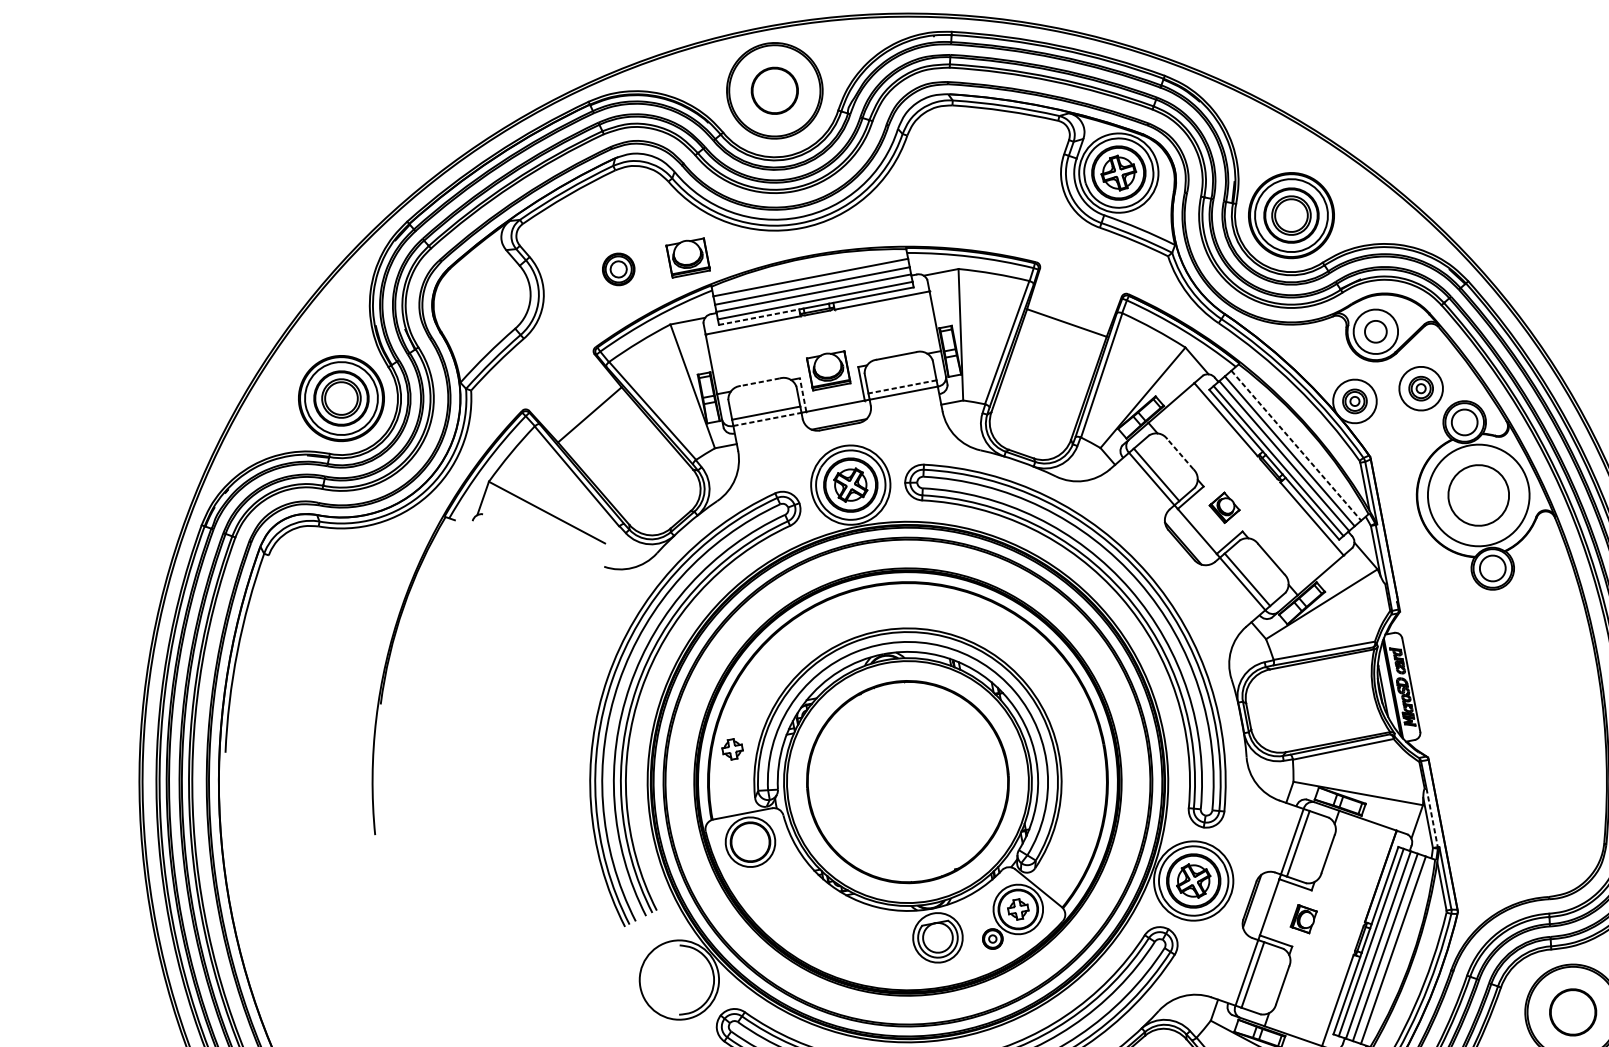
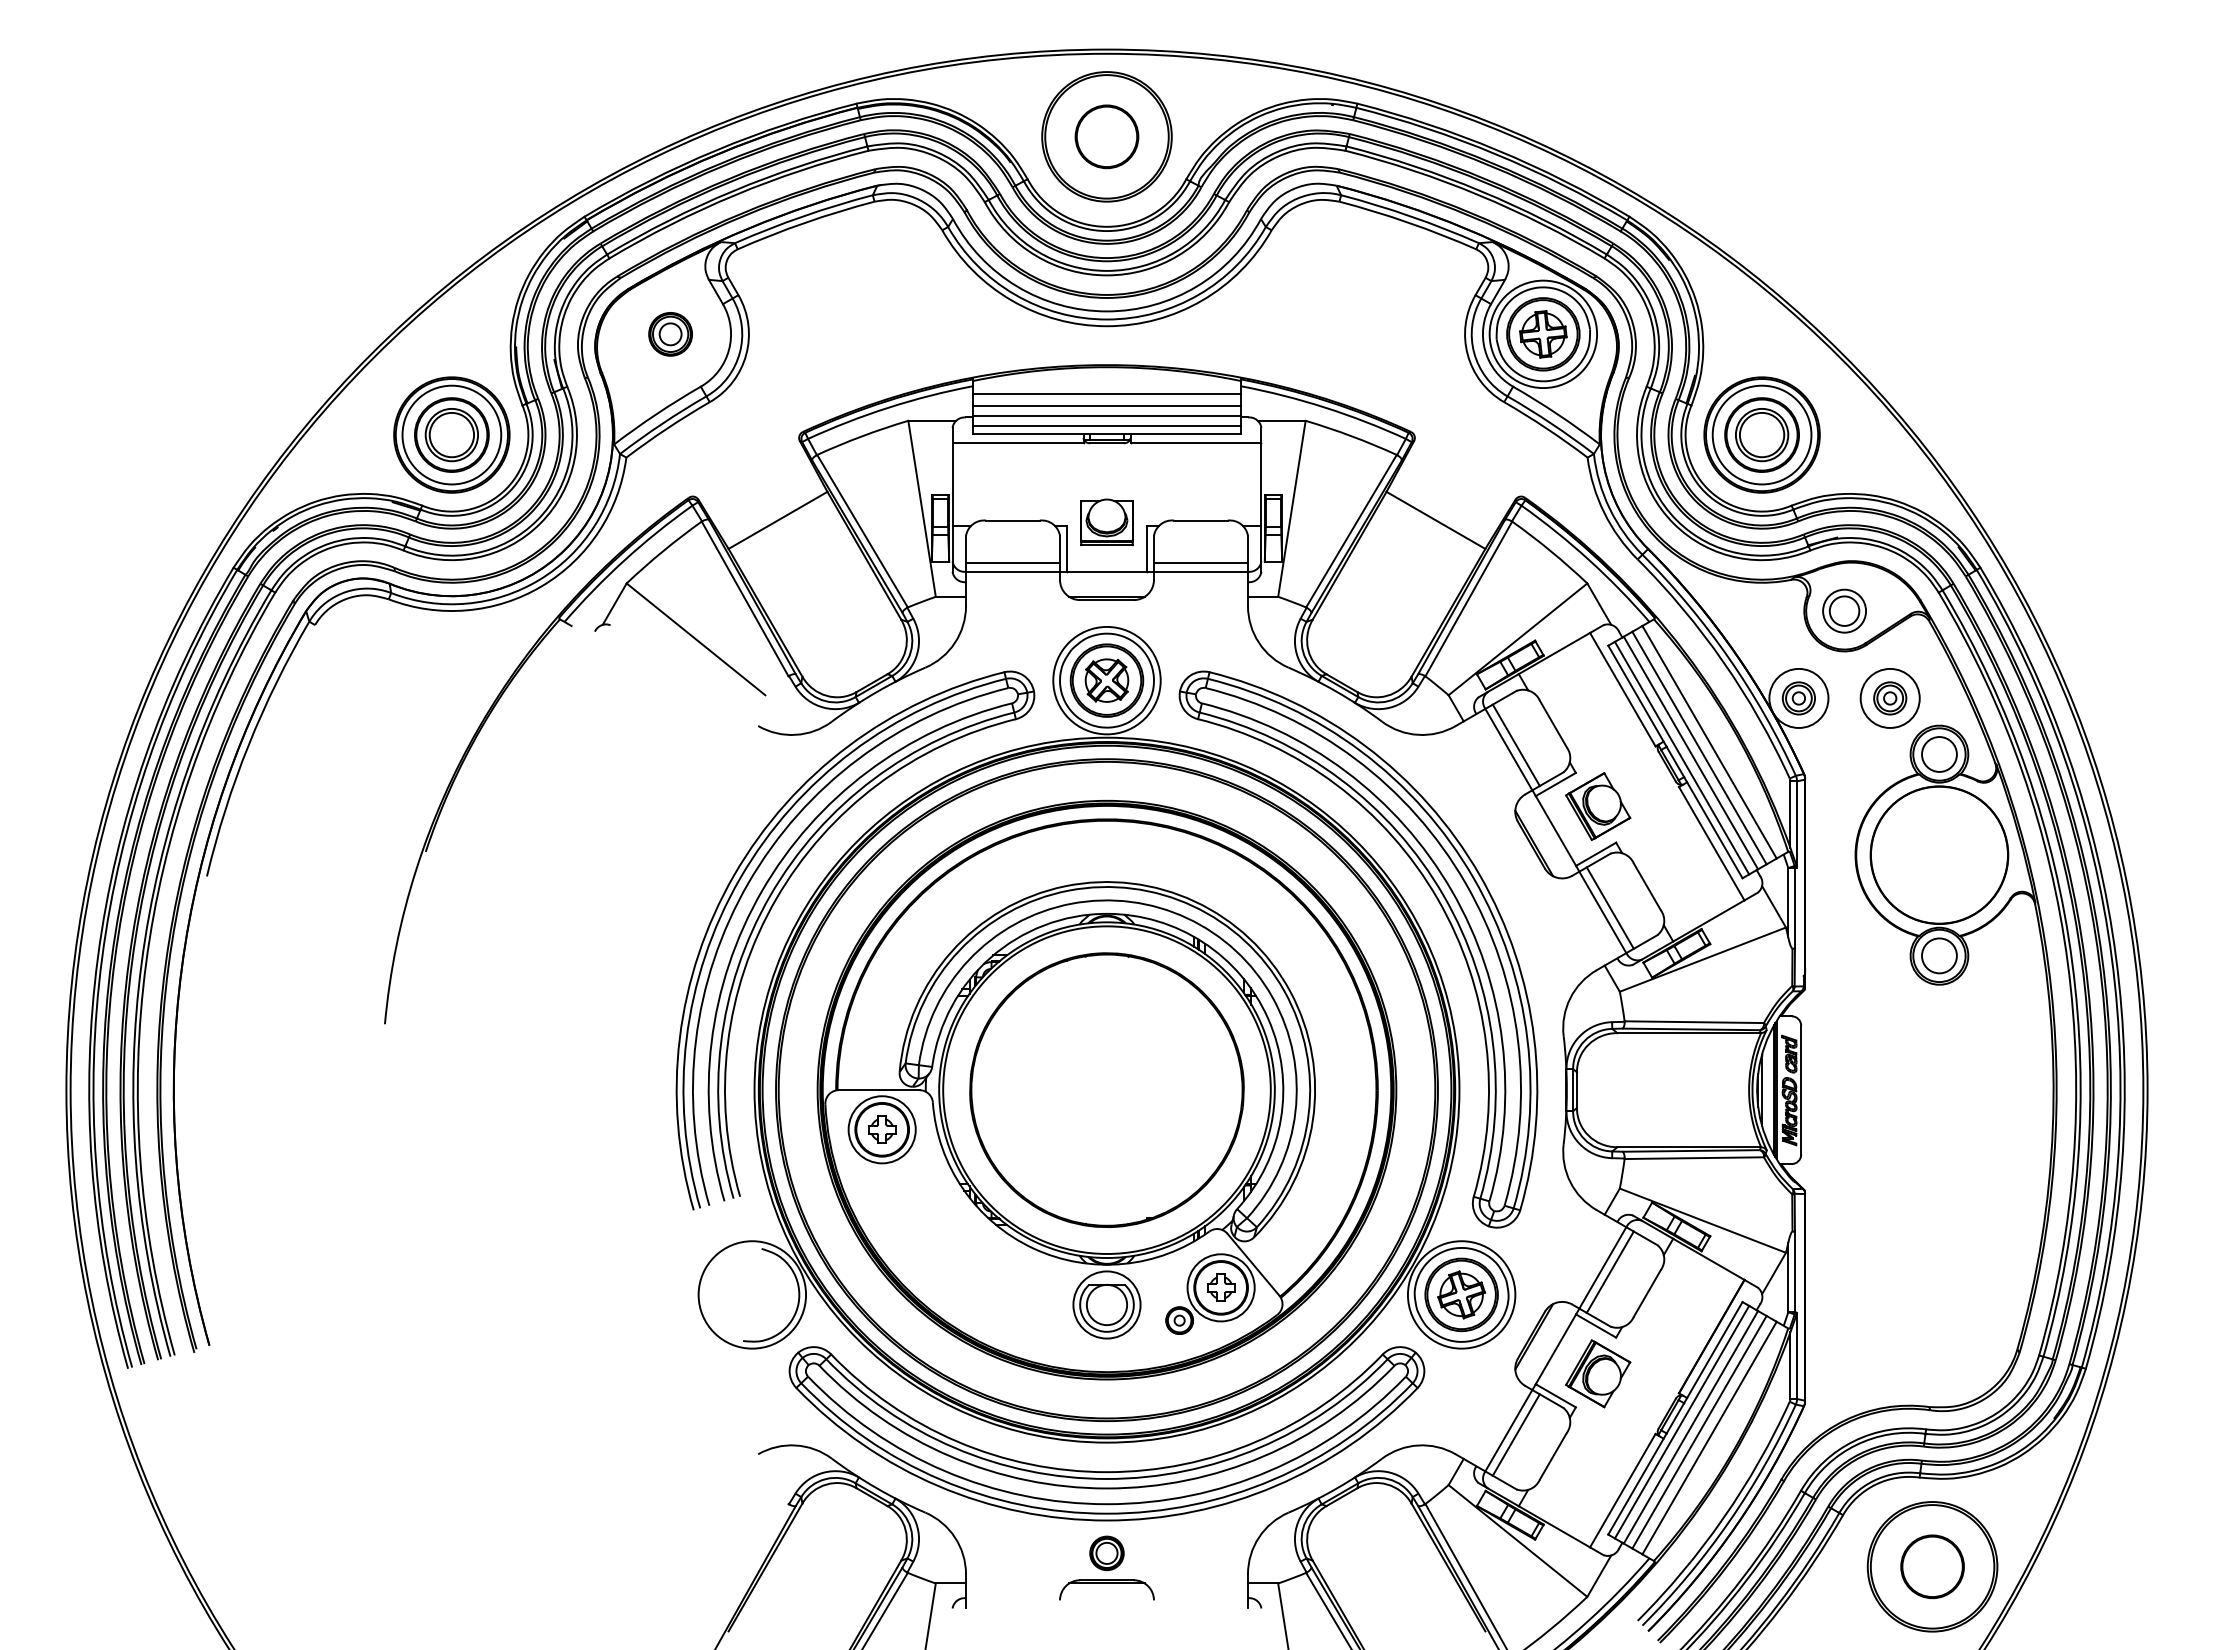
part: (687, 257) -> (948, 335), removed
part: (618, 269) -> (670, 334), moved
line: (761, 316) -> (1031, 433), dashed -> solid
circle: (1375, 331) -> (1844, 610), size x0.71
line: (760, 382) -> (1013, 520), dashed -> solid
line: (902, 387) -> (1200, 563), dashed -> solid
line: (802, 394) -> (1066, 548), dashed -> solid
line: (767, 419) -> (1013, 571), dashed -> solid
line: (1296, 445) -> (1709, 742), dashed -> solid
line: (1180, 453) -> (1553, 723), dashed -> solid
circle: (1477, 495) -> (1938, 854), size x1.67
part: (1224, 507) -> (1598, 806), size x1.67
part: (732, 749) -> (882, 1129), moved
line: (1431, 818) -> (1794, 1272), dashed -> solid
part: (1303, 918) -> (1598, 1373), size x1.67

